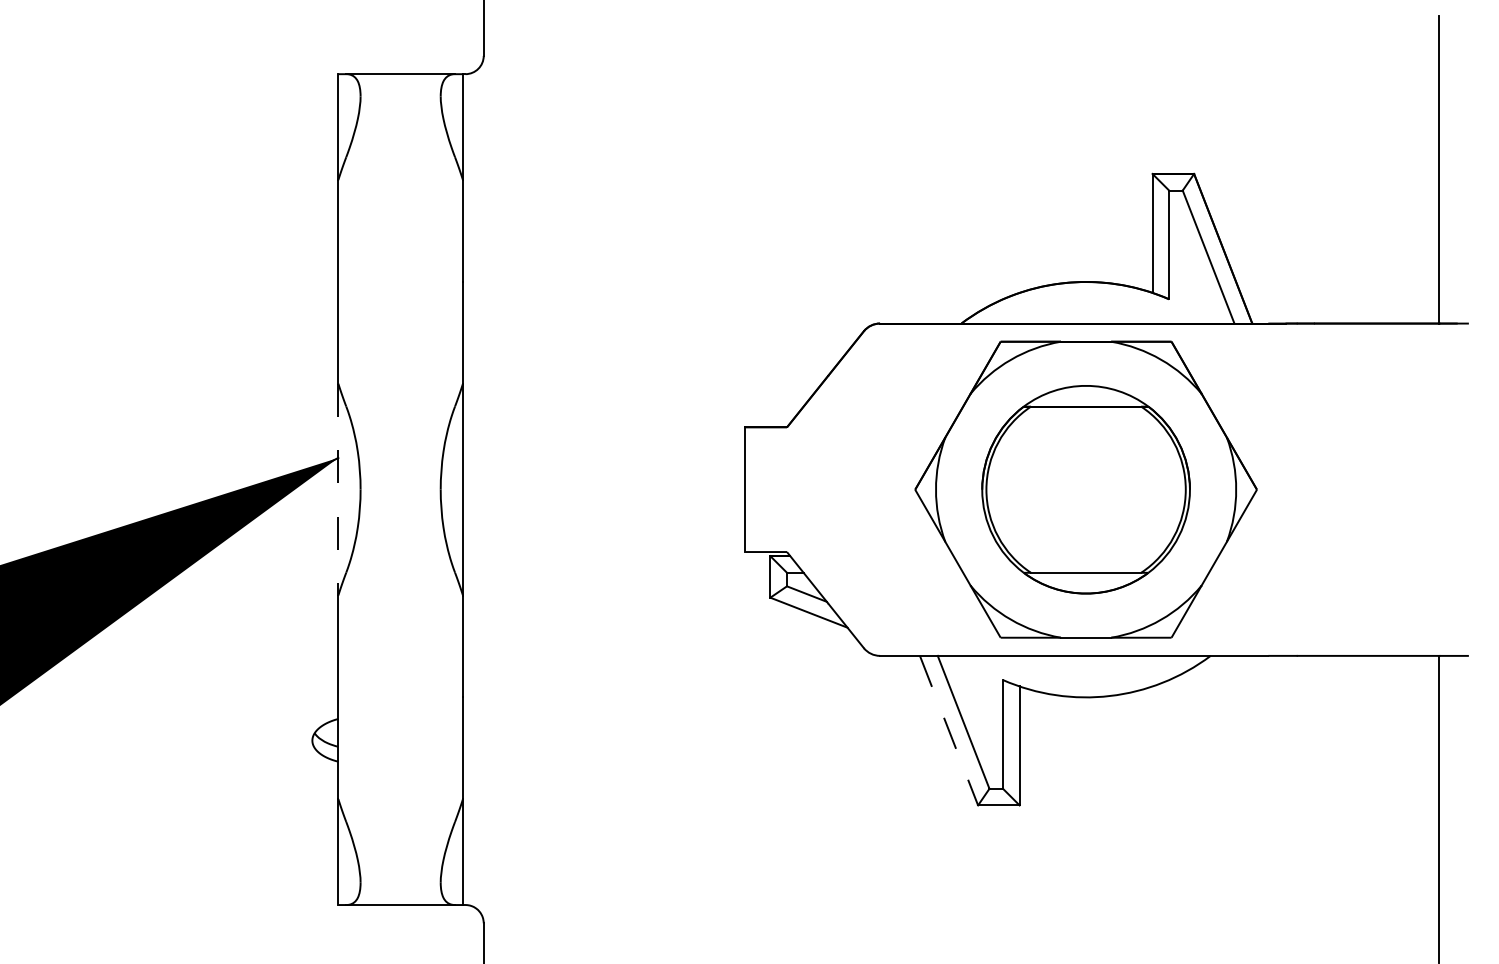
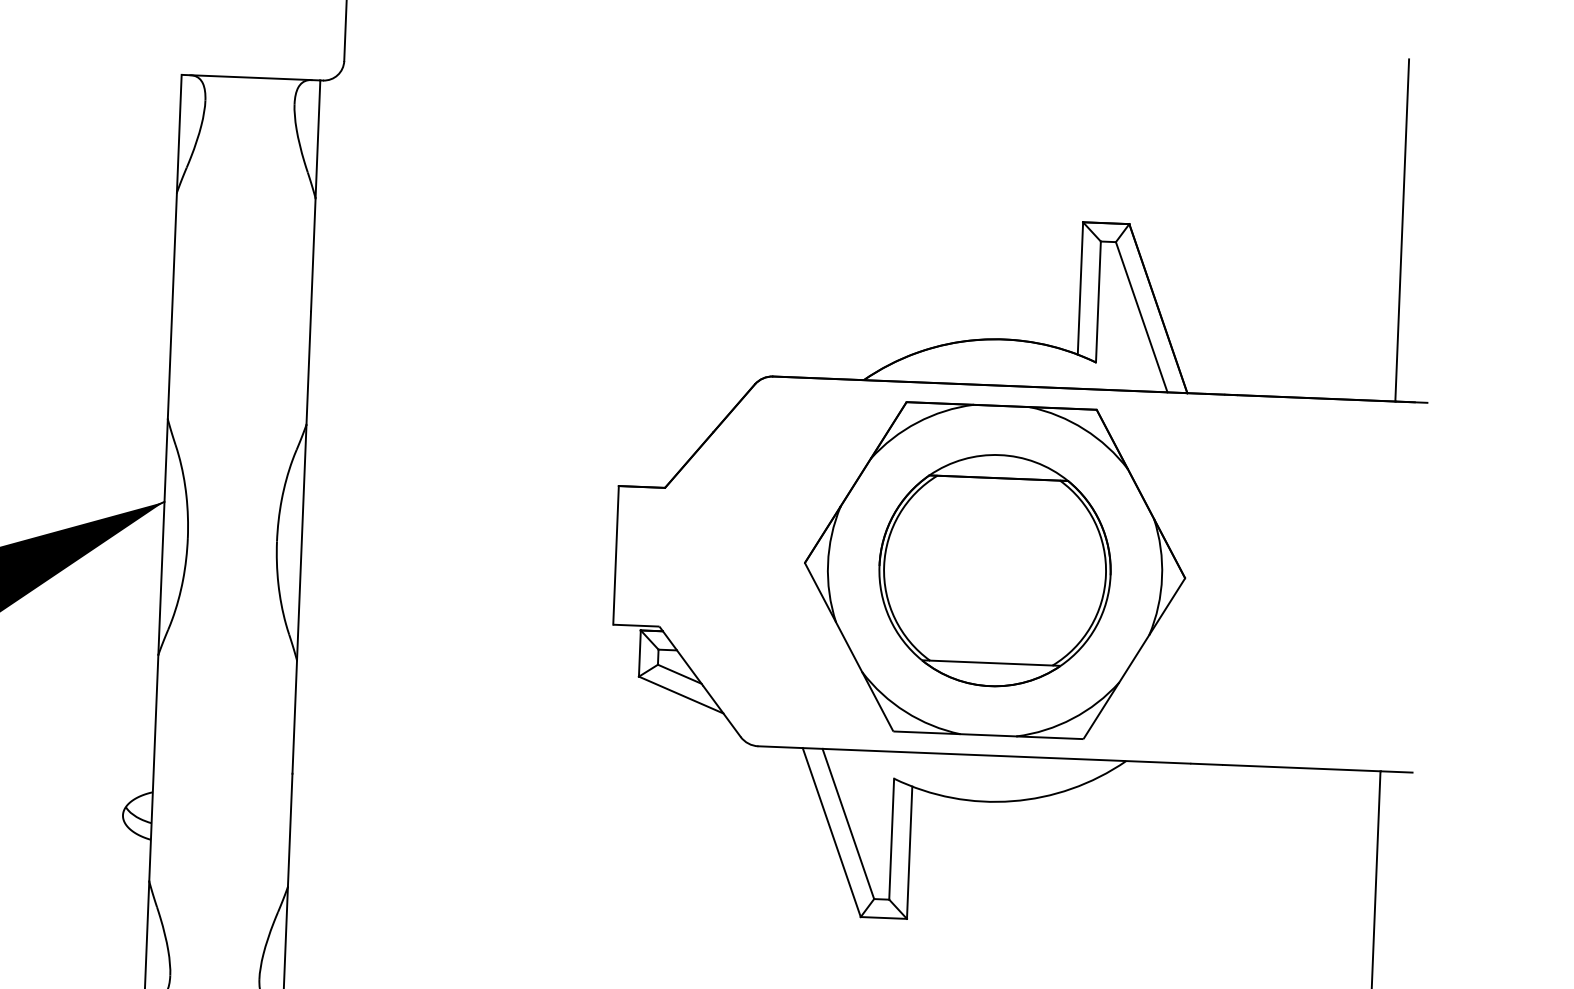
line: (338, 489) -> (163, 536), dashed -> solid
line: (949, 731) -> (832, 833), dashed -> solid

